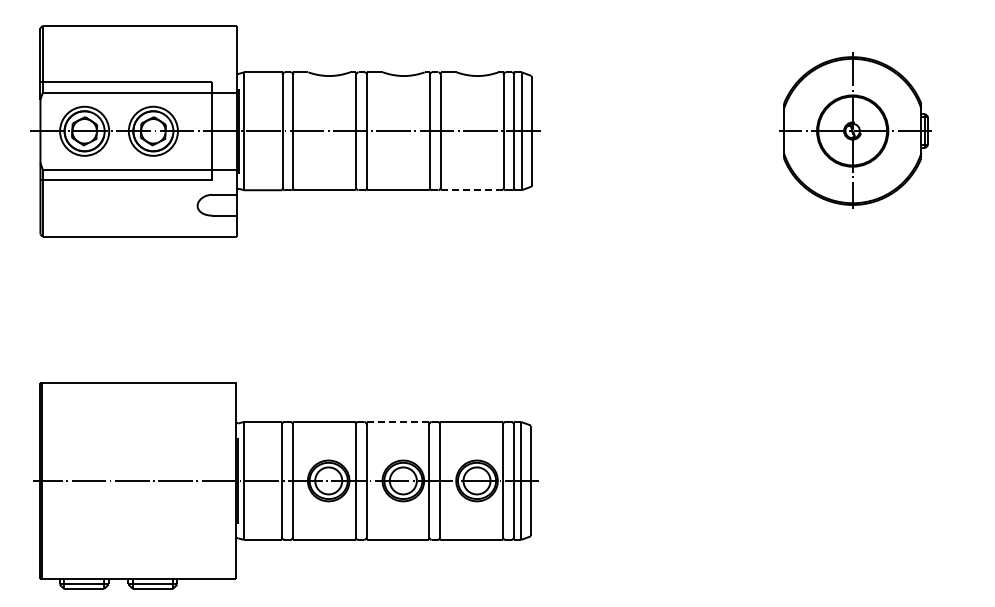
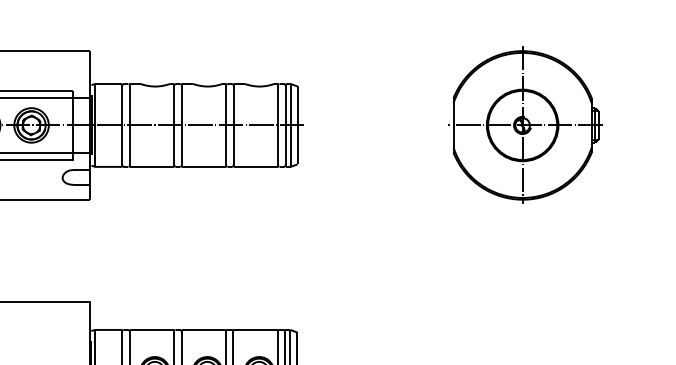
part: (855, 130) -> (525, 124), size x1.43
line: (472, 190) -> (256, 167), dashed -> solid
line: (397, 422) -> (203, 330), dashed -> solid

